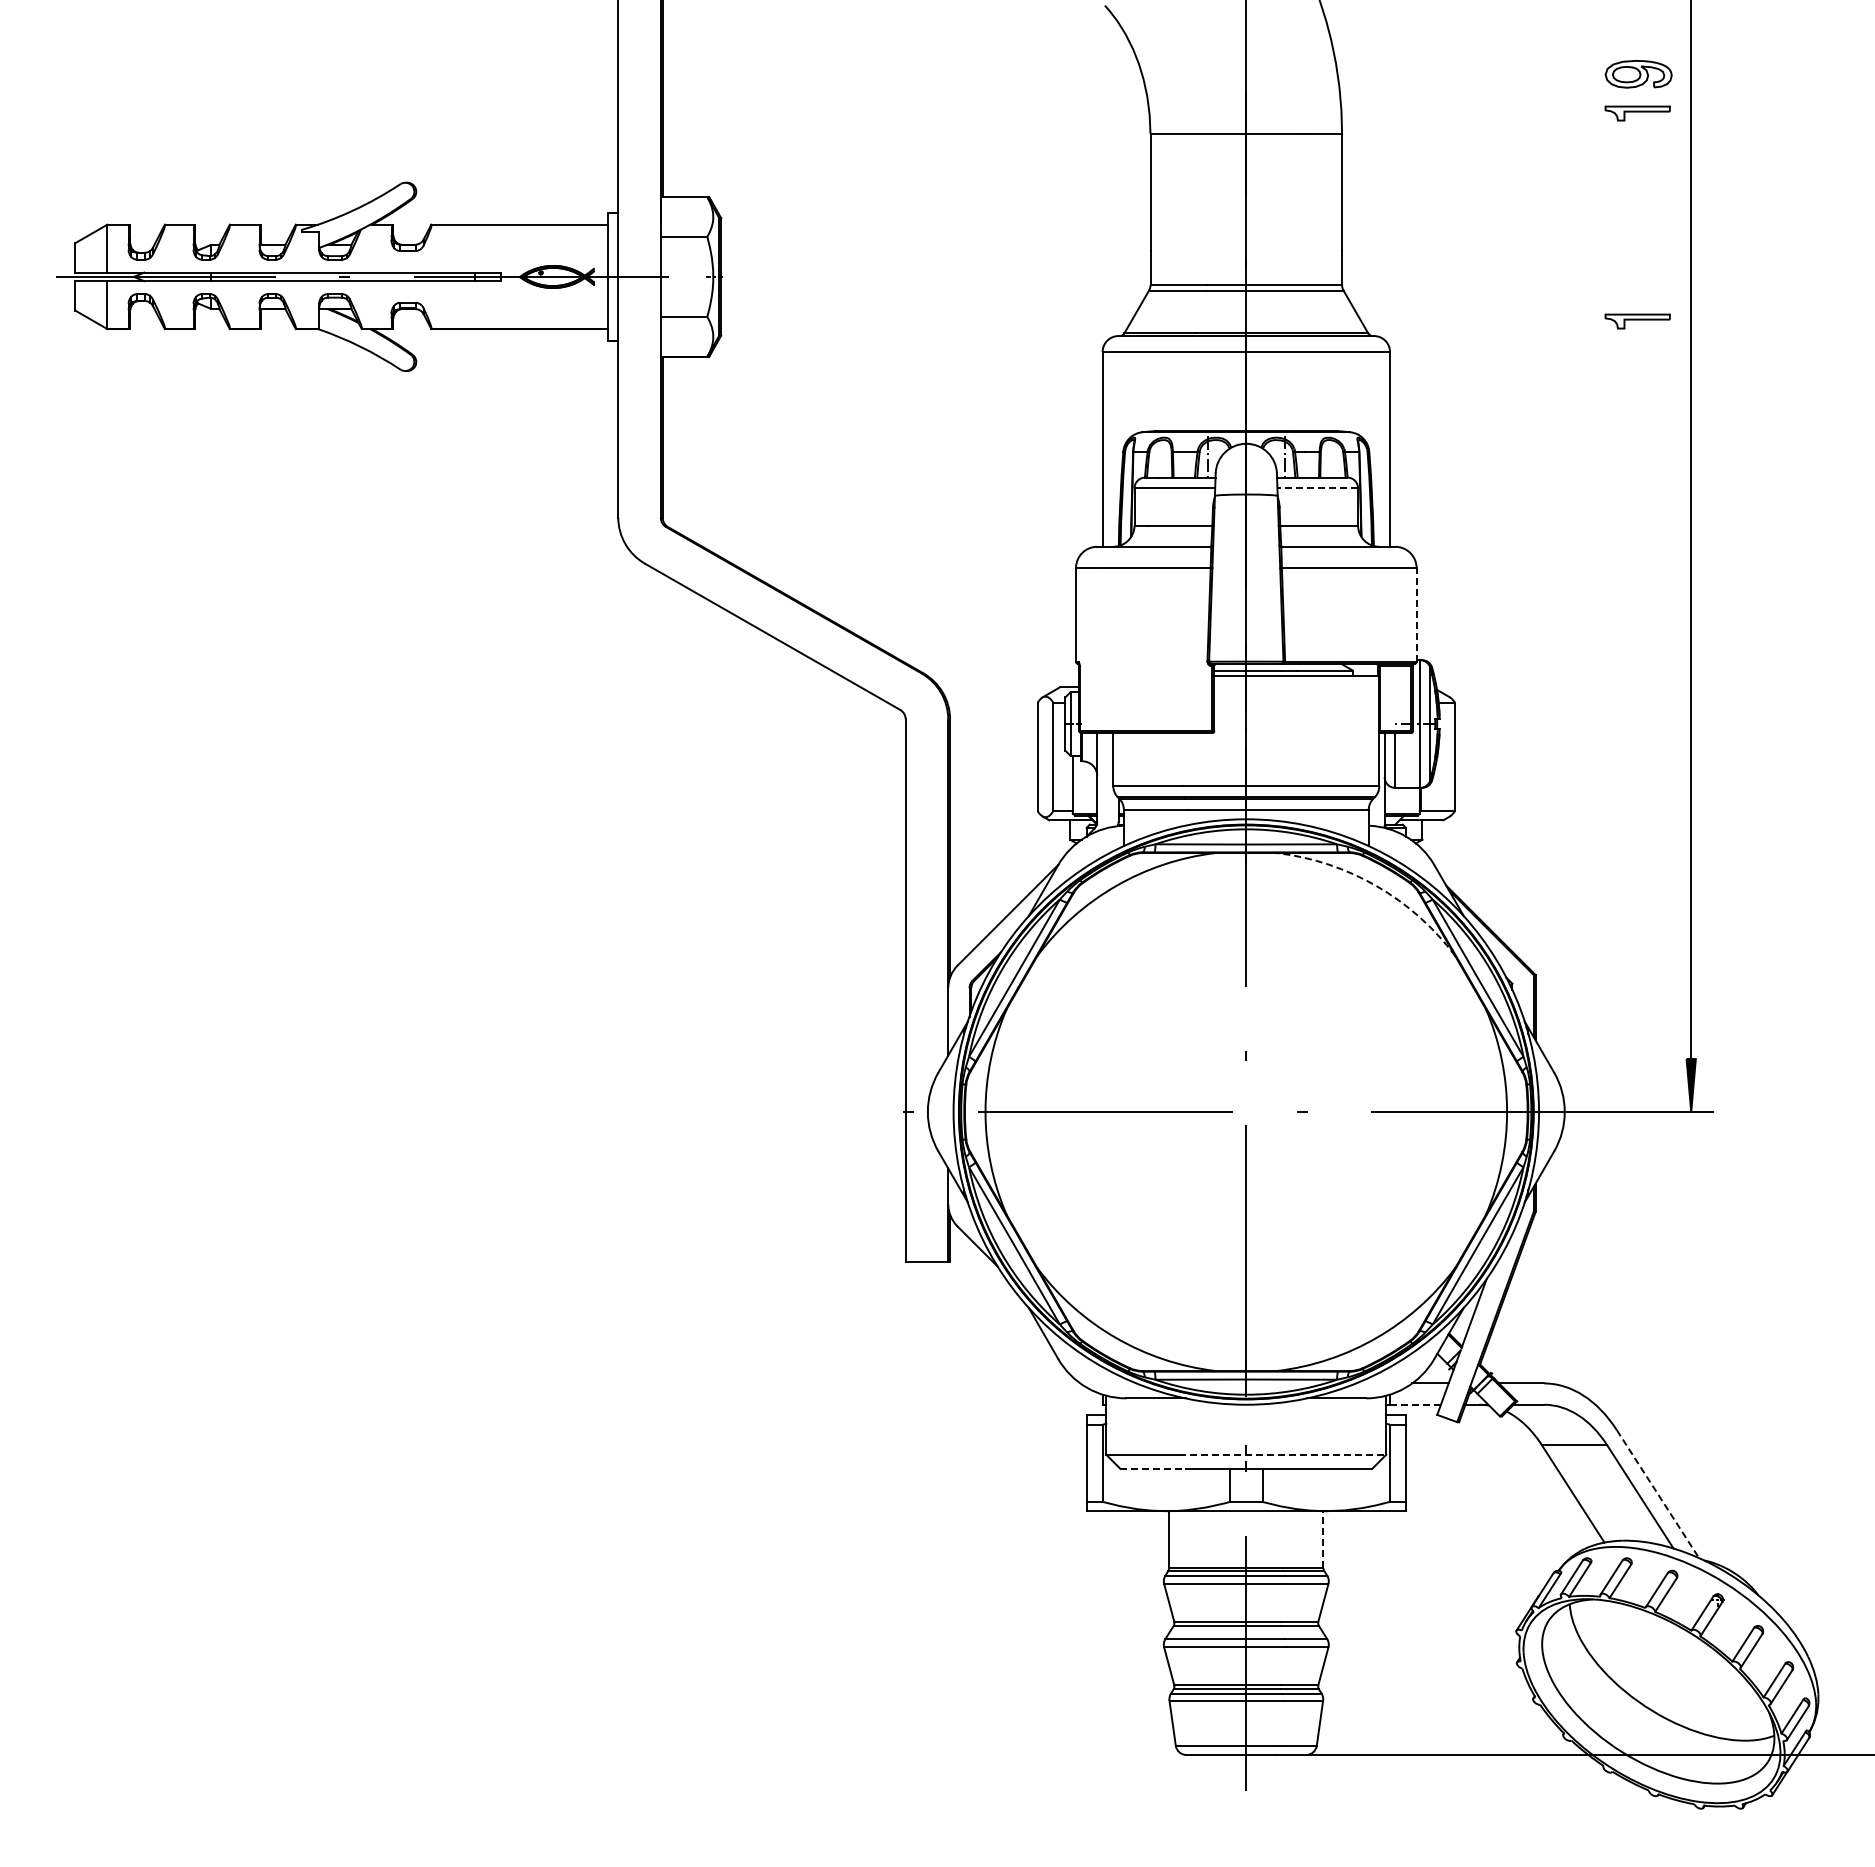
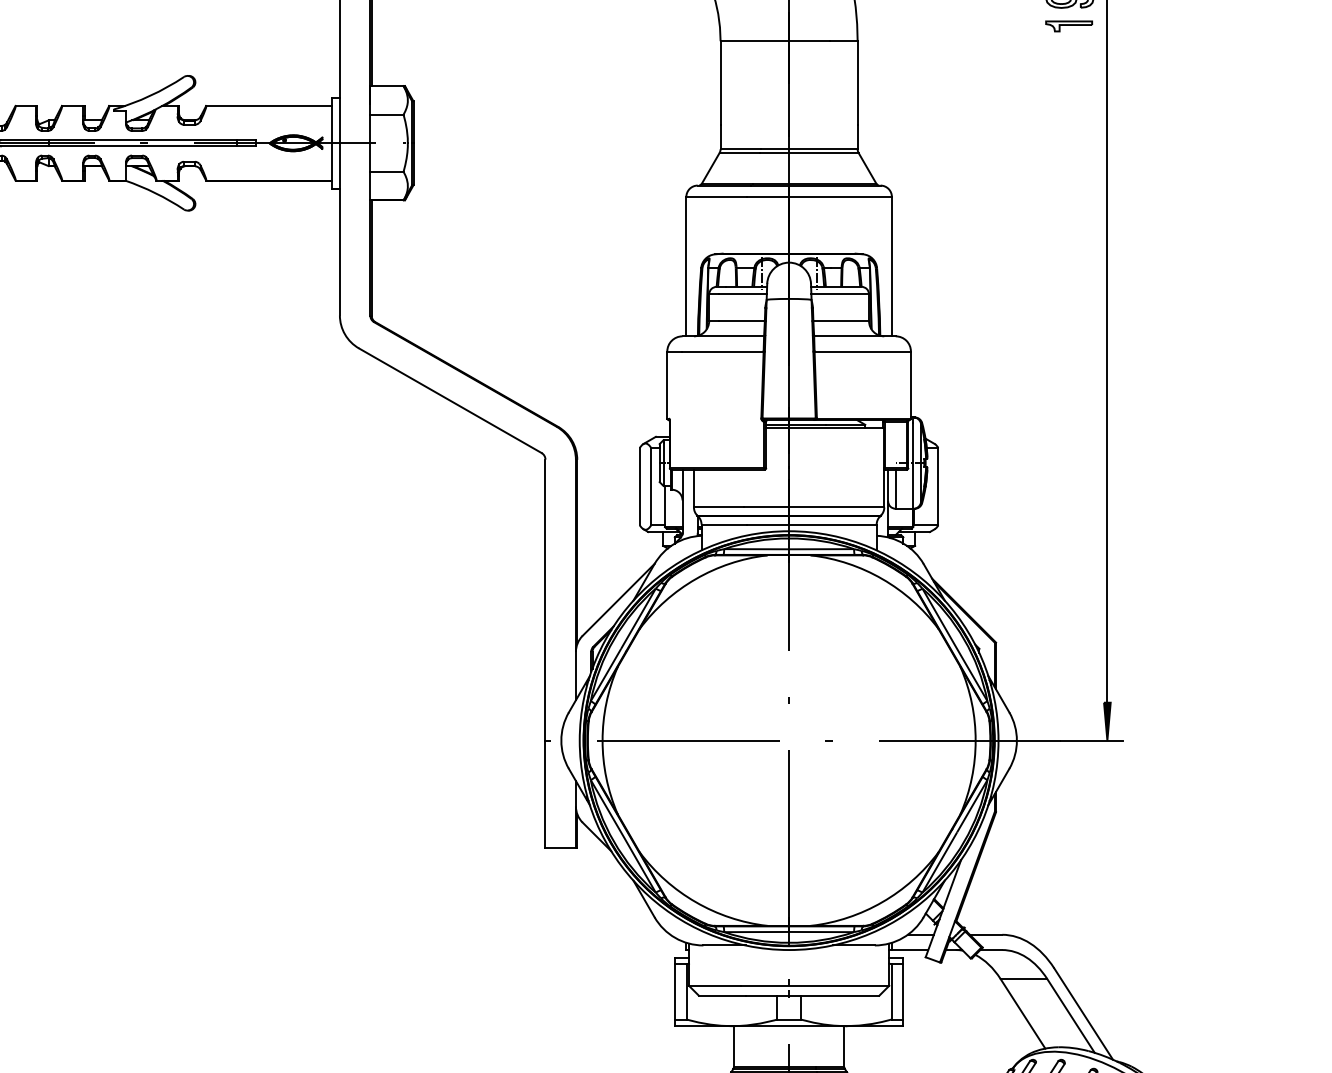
part: (1637, 321) -> (1068, 175), removed
line: (1317, 488) -> (840, 294), dashed -> solid
line: (1416, 614) -> (910, 384), dashed -> solid
arc: (1376, 886) -> (882, 579), dashed -> solid
line: (1415, 1404) -> (910, 949), dashed -> solid
line: (1282, 1454) -> (815, 985), dashed -> solid
line: (1153, 1468) -> (722, 995), dashed -> solid
line: (1658, 1494) -> (1083, 1014), dashed -> solid
line: (1323, 1539) -> (844, 1046), dashed -> solid

